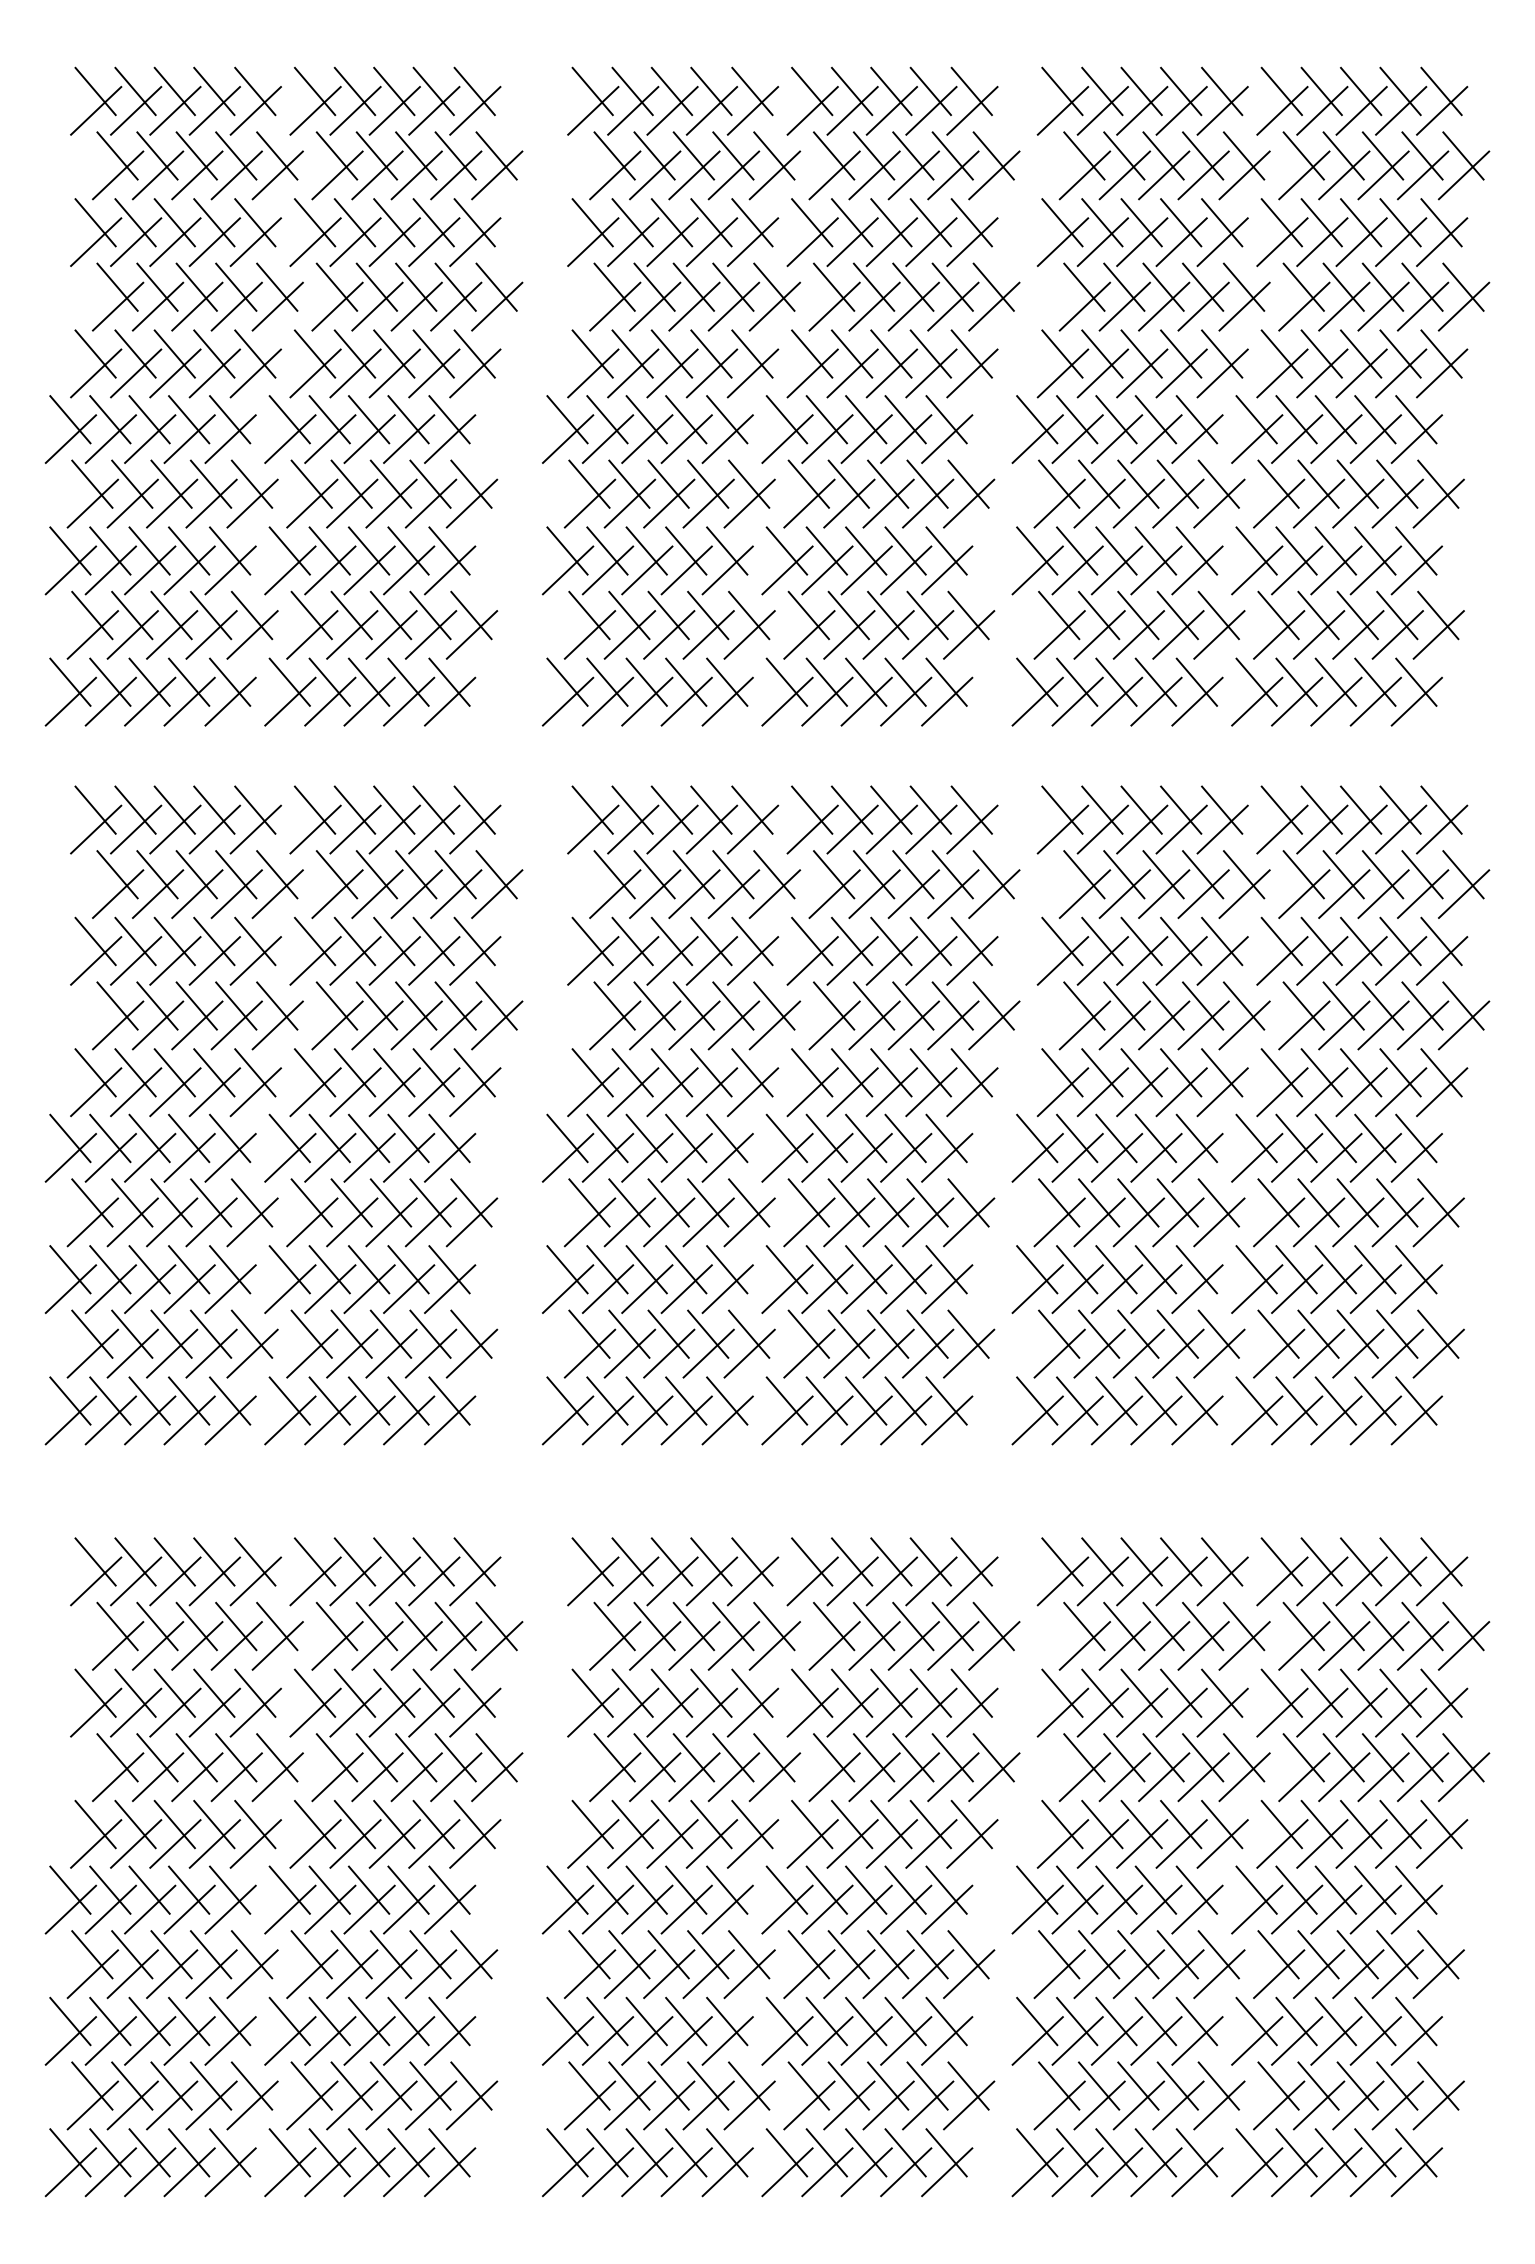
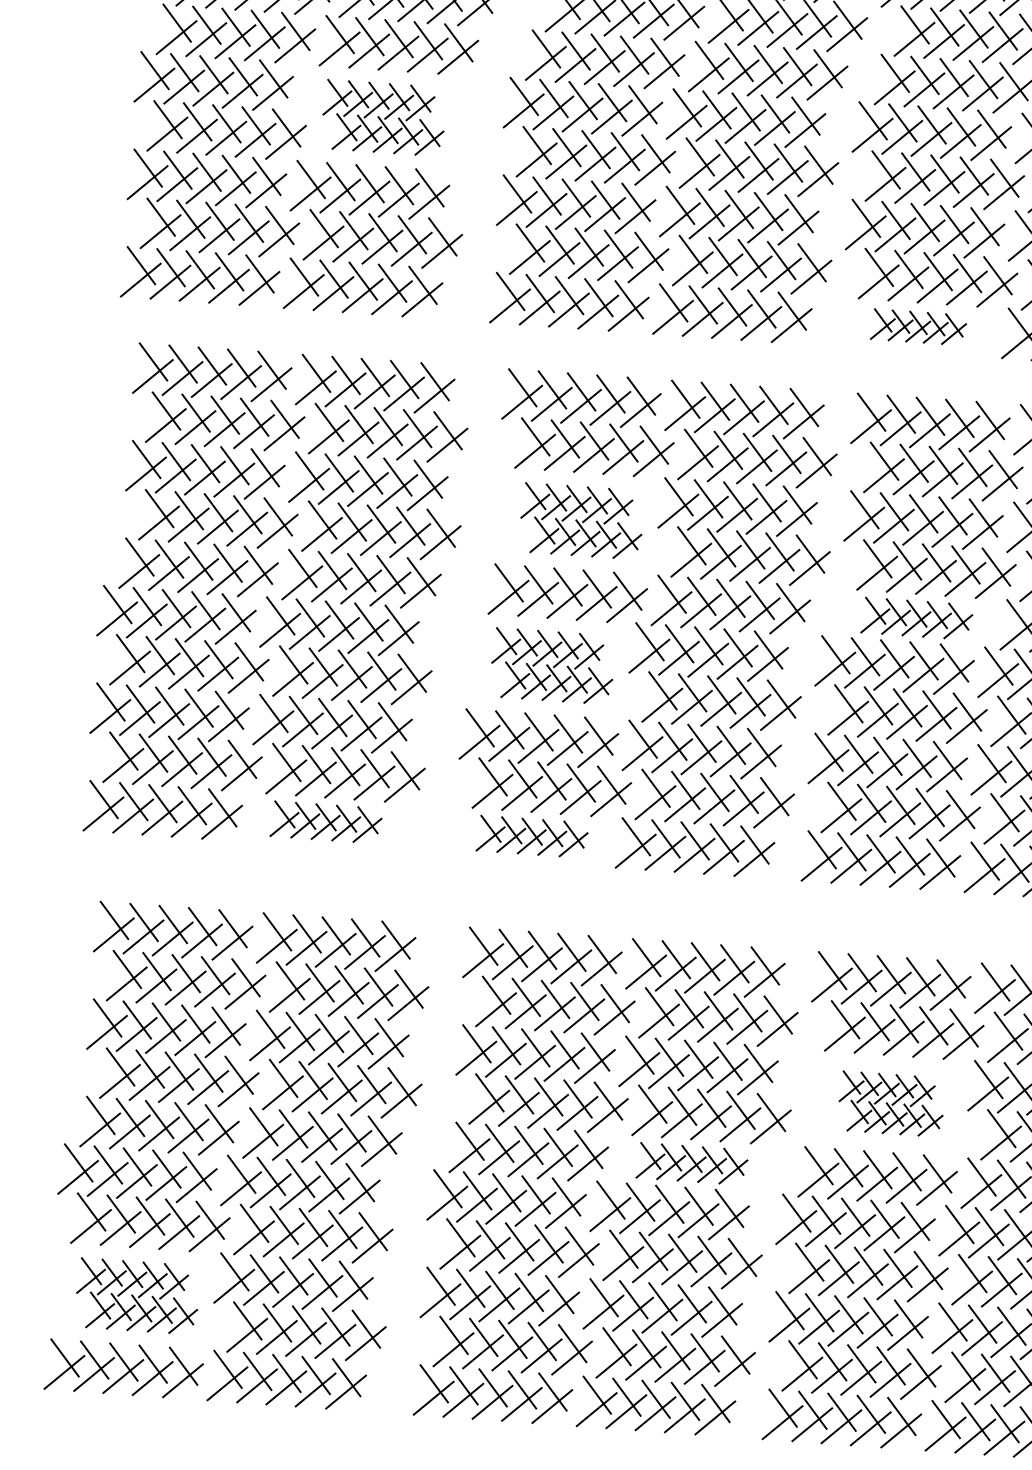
part: (381, 461) -> (383, 117), size x0.7
part: (1117, 691) -> (918, 326), size x0.6
part: (684, 983) -> (581, 521), size x0.7
part: (1142, 1082) -> (916, 618), size x0.7
part: (658, 1180) -> (552, 666), size x0.7
part: (370, 1410) -> (326, 822), size x0.7
part: (647, 1410) -> (532, 836), size x0.7
part: (1153, 1735) -> (891, 1104), size x0.6
part: (892, 1833) -> (692, 1163), size x0.7
part: (161, 2063) -> (137, 1296), size x0.7

